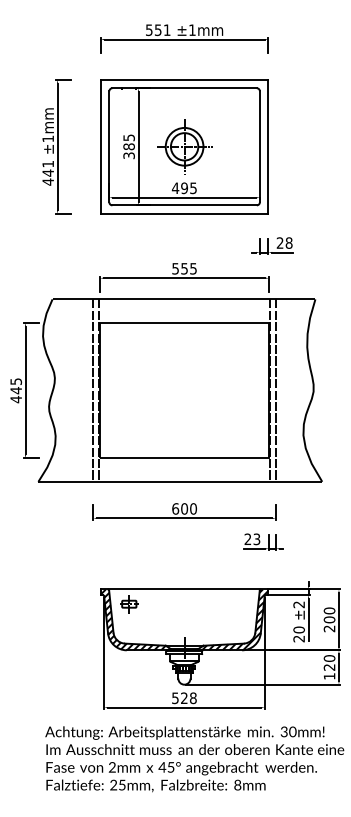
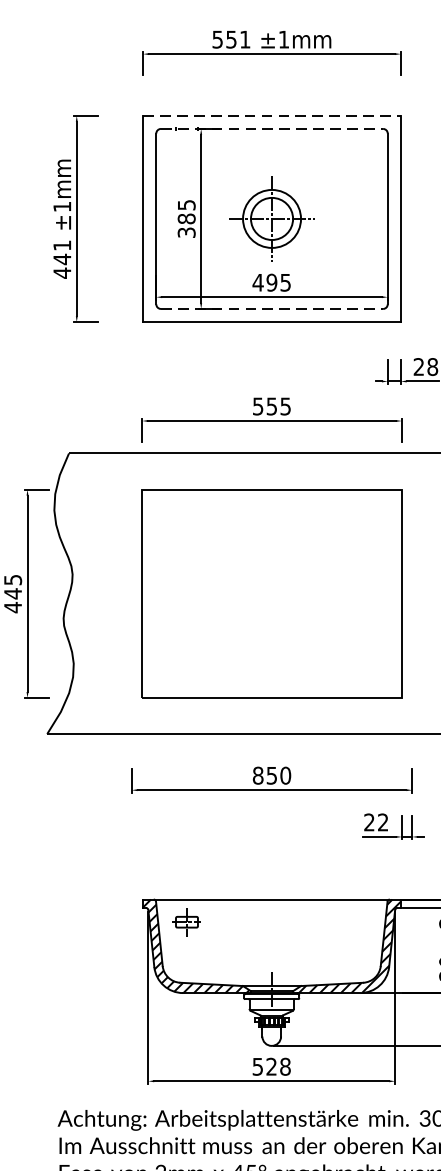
line: (184, 79) -> (271, 115), solid -> dashed
line: (185, 88) -> (273, 129), solid -> dashed
line: (185, 205) -> (273, 309), solid -> dashed
line: (93, 390) -> (131, 593), removed
line: (99, 390) -> (141, 593), removed
line: (269, 390) -> (402, 593), removed
line: (275, 390) -> (411, 593), removed
text: (180, 508) -> (265, 775), 600 -> 850
text: (256, 539) -> (382, 822), 23 -> 22

